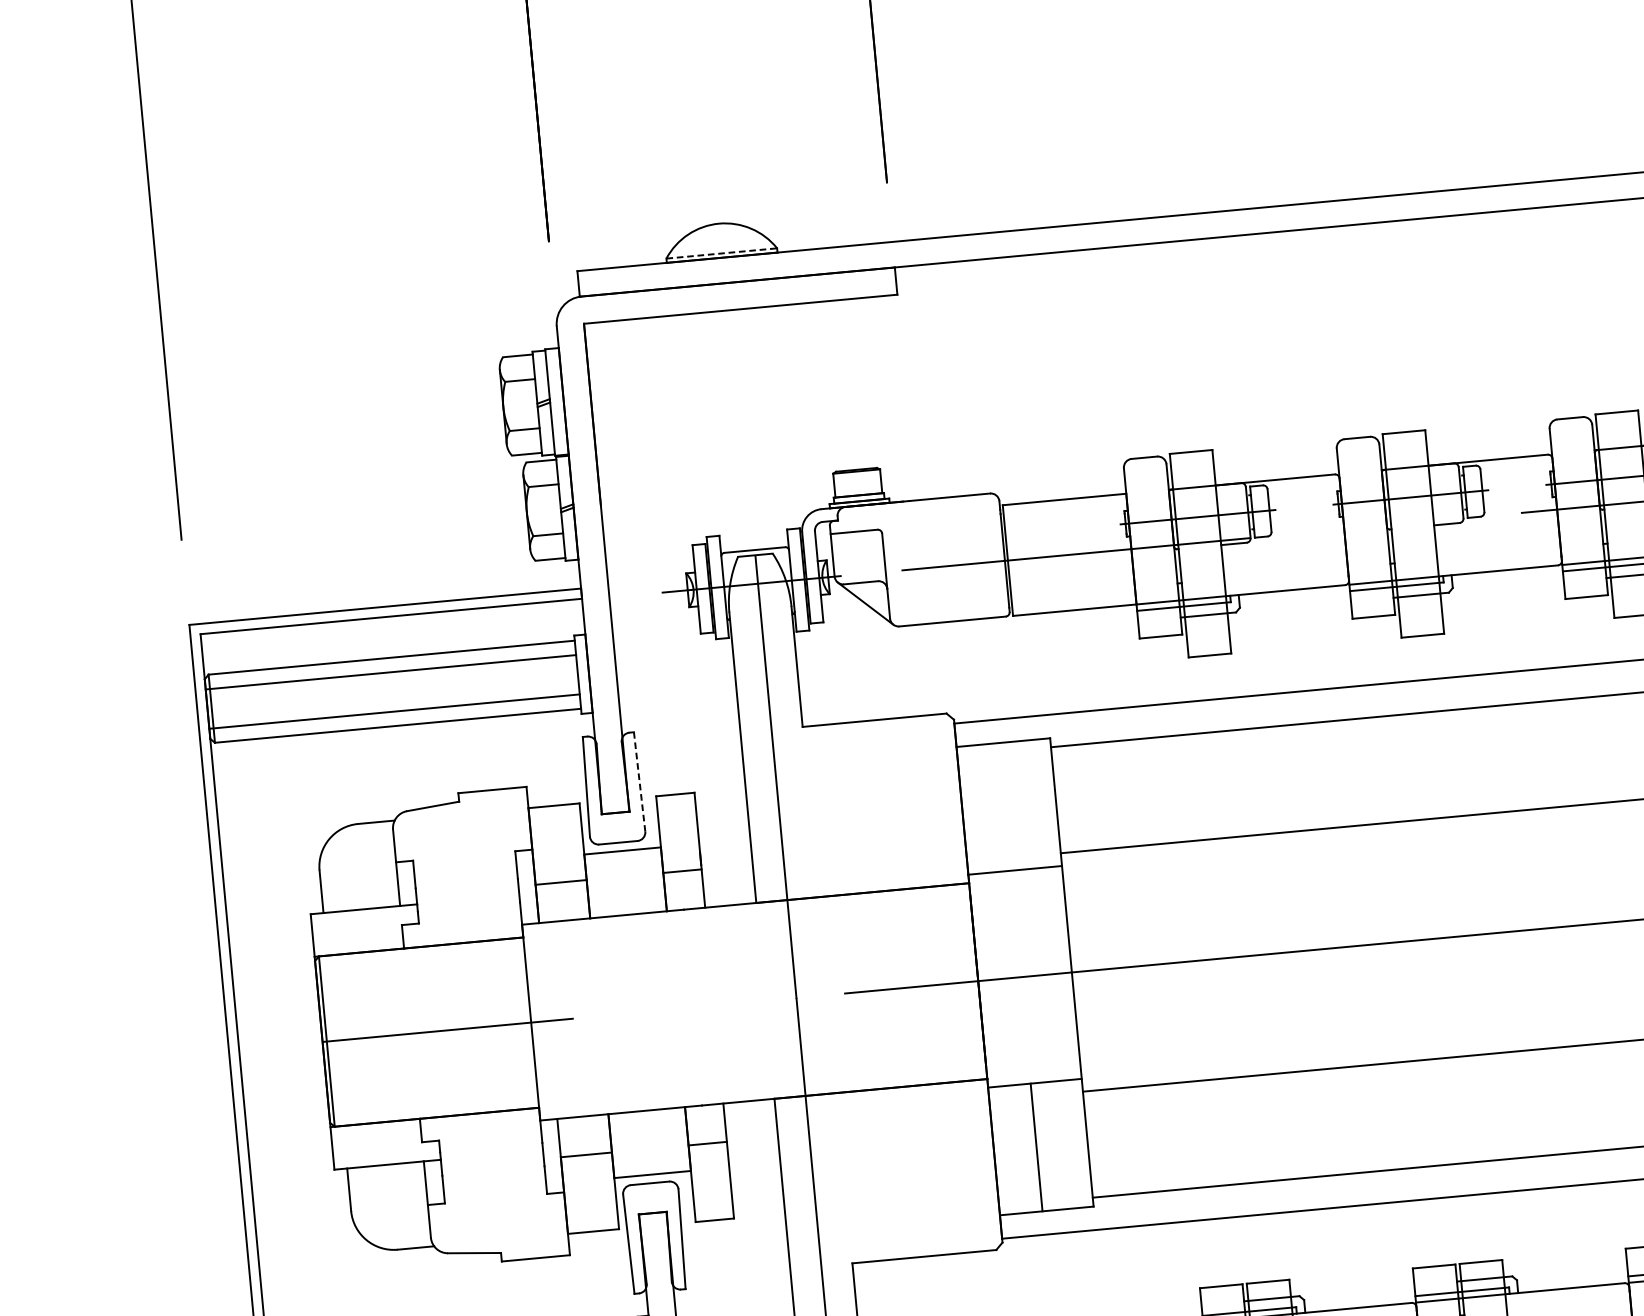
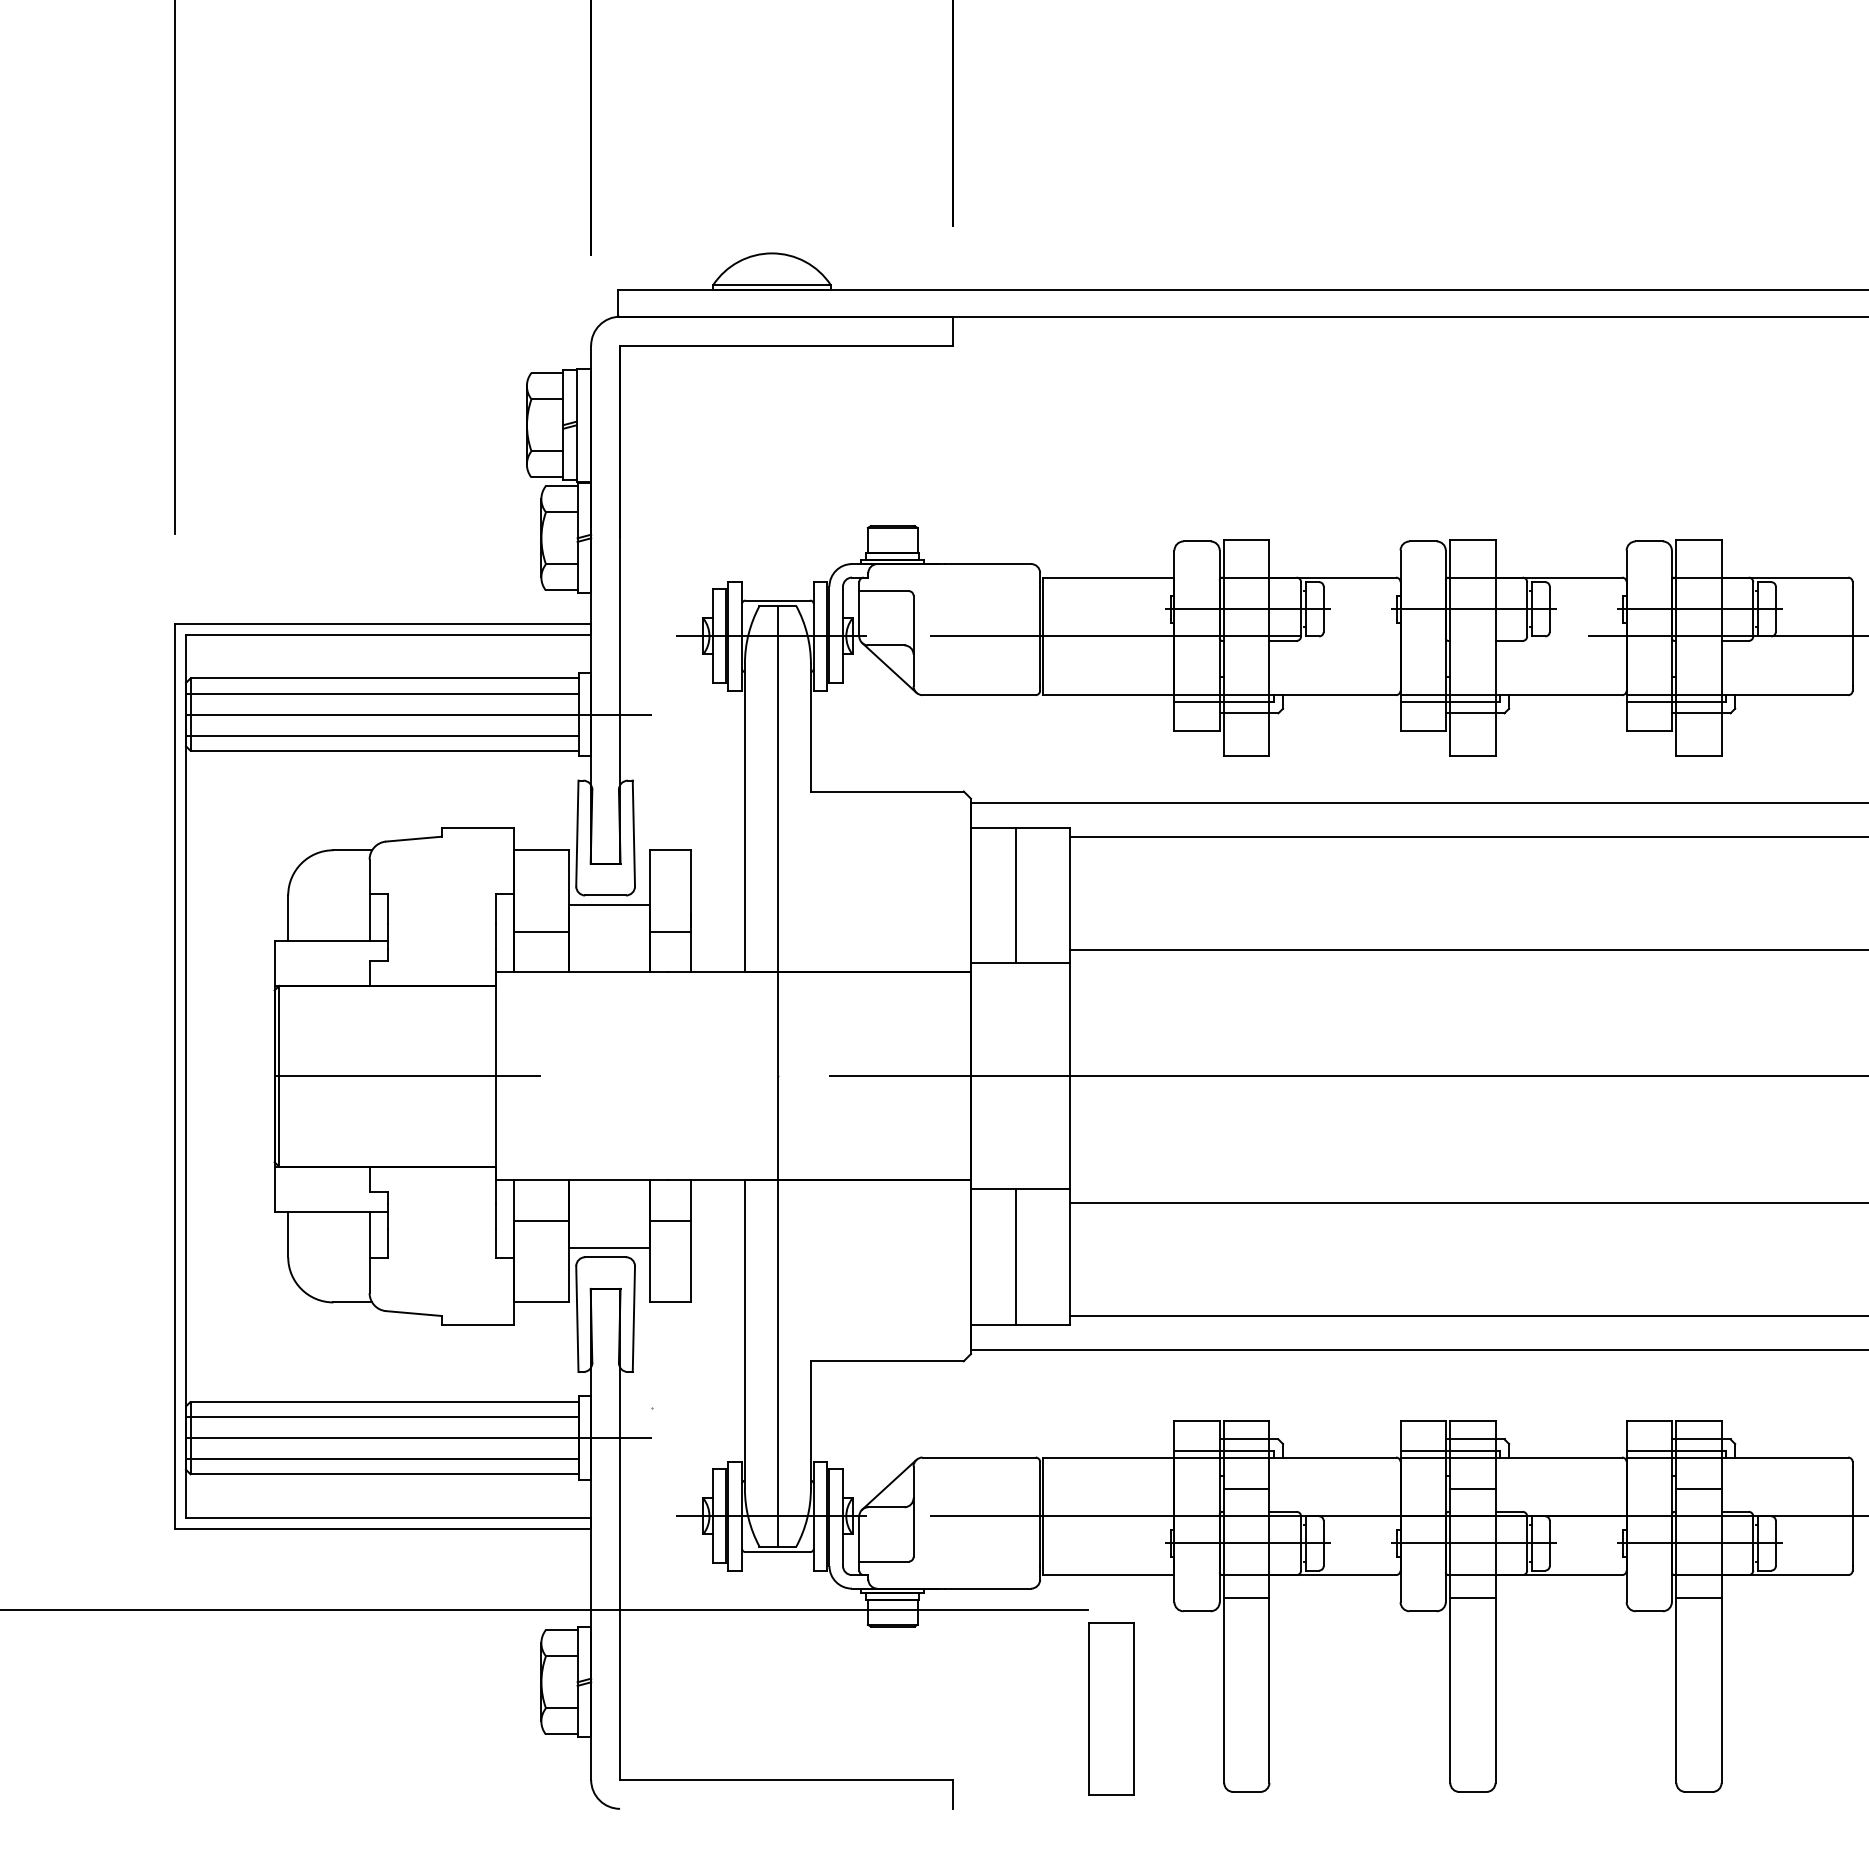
line: (722, 253) -> (772, 285), dashed -> solid
line: (426, 688) -> (418, 714), added
line: (639, 781) -> (633, 833), dashed -> solid
line: (1005, 806) -> (1016, 895), added

